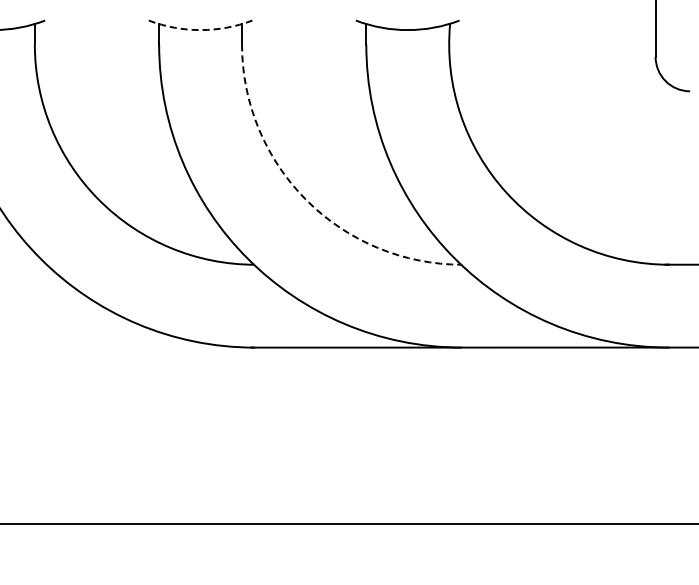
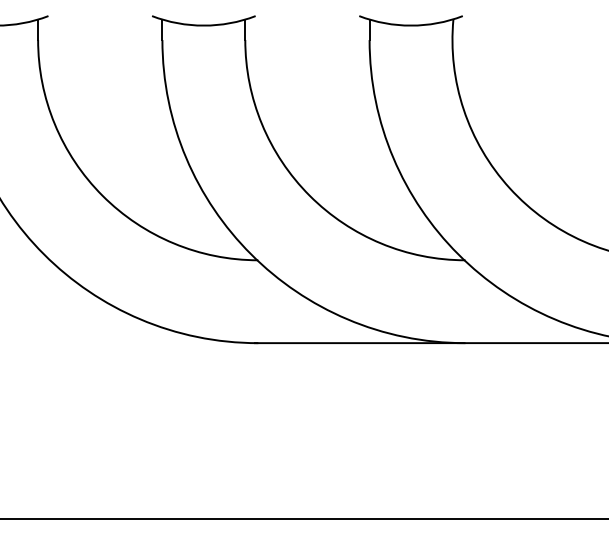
arc: (200, 30) -> (203, 26), dashed -> solid
arc: (306, 200) -> (309, 196), dashed -> solid

